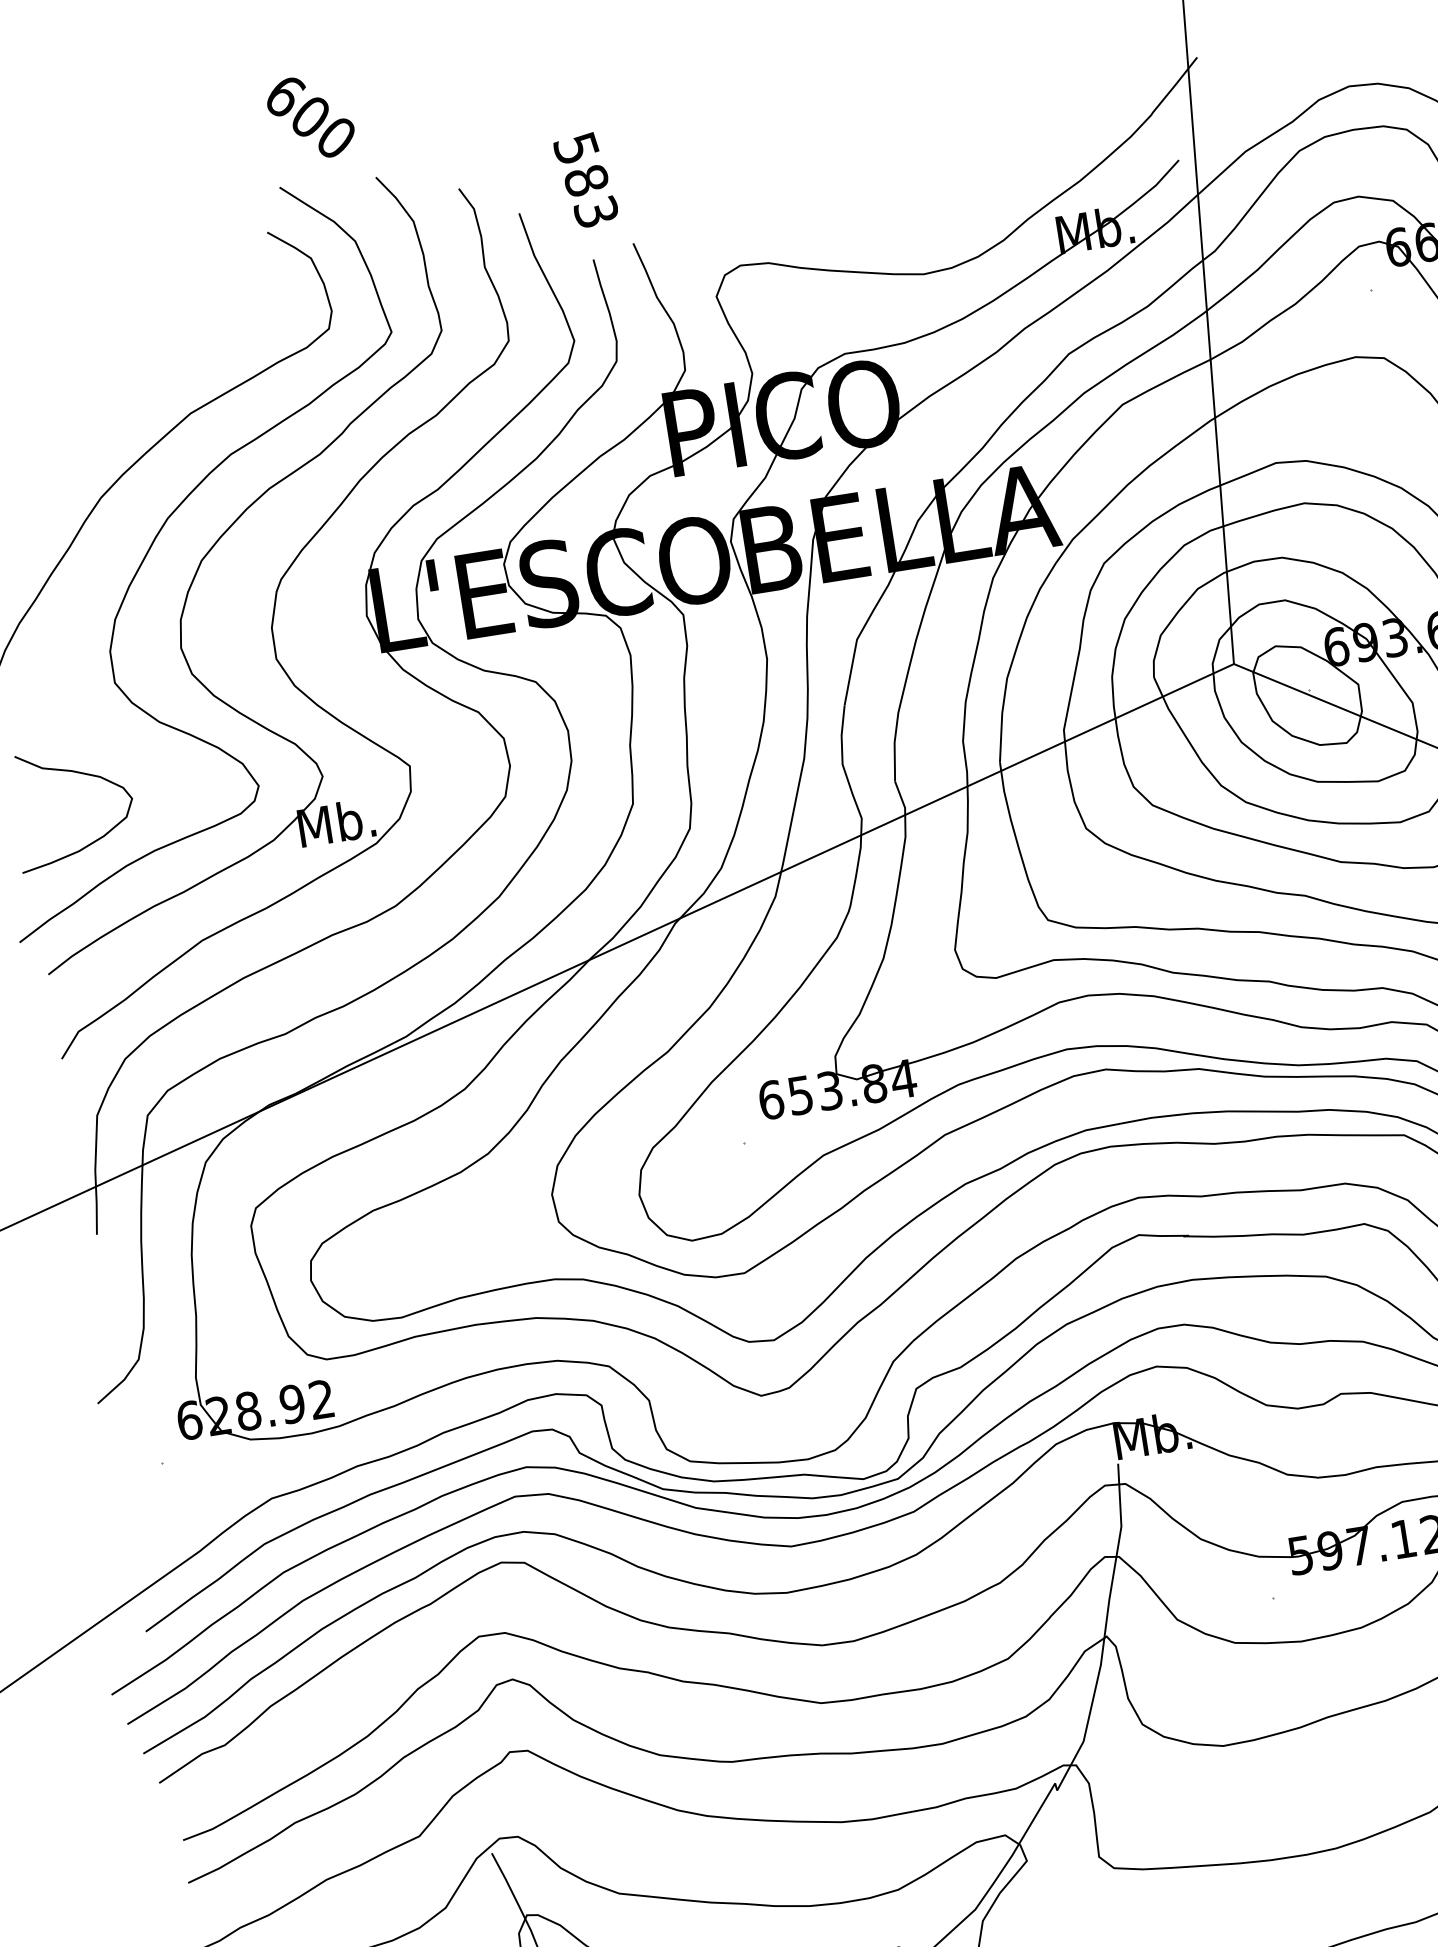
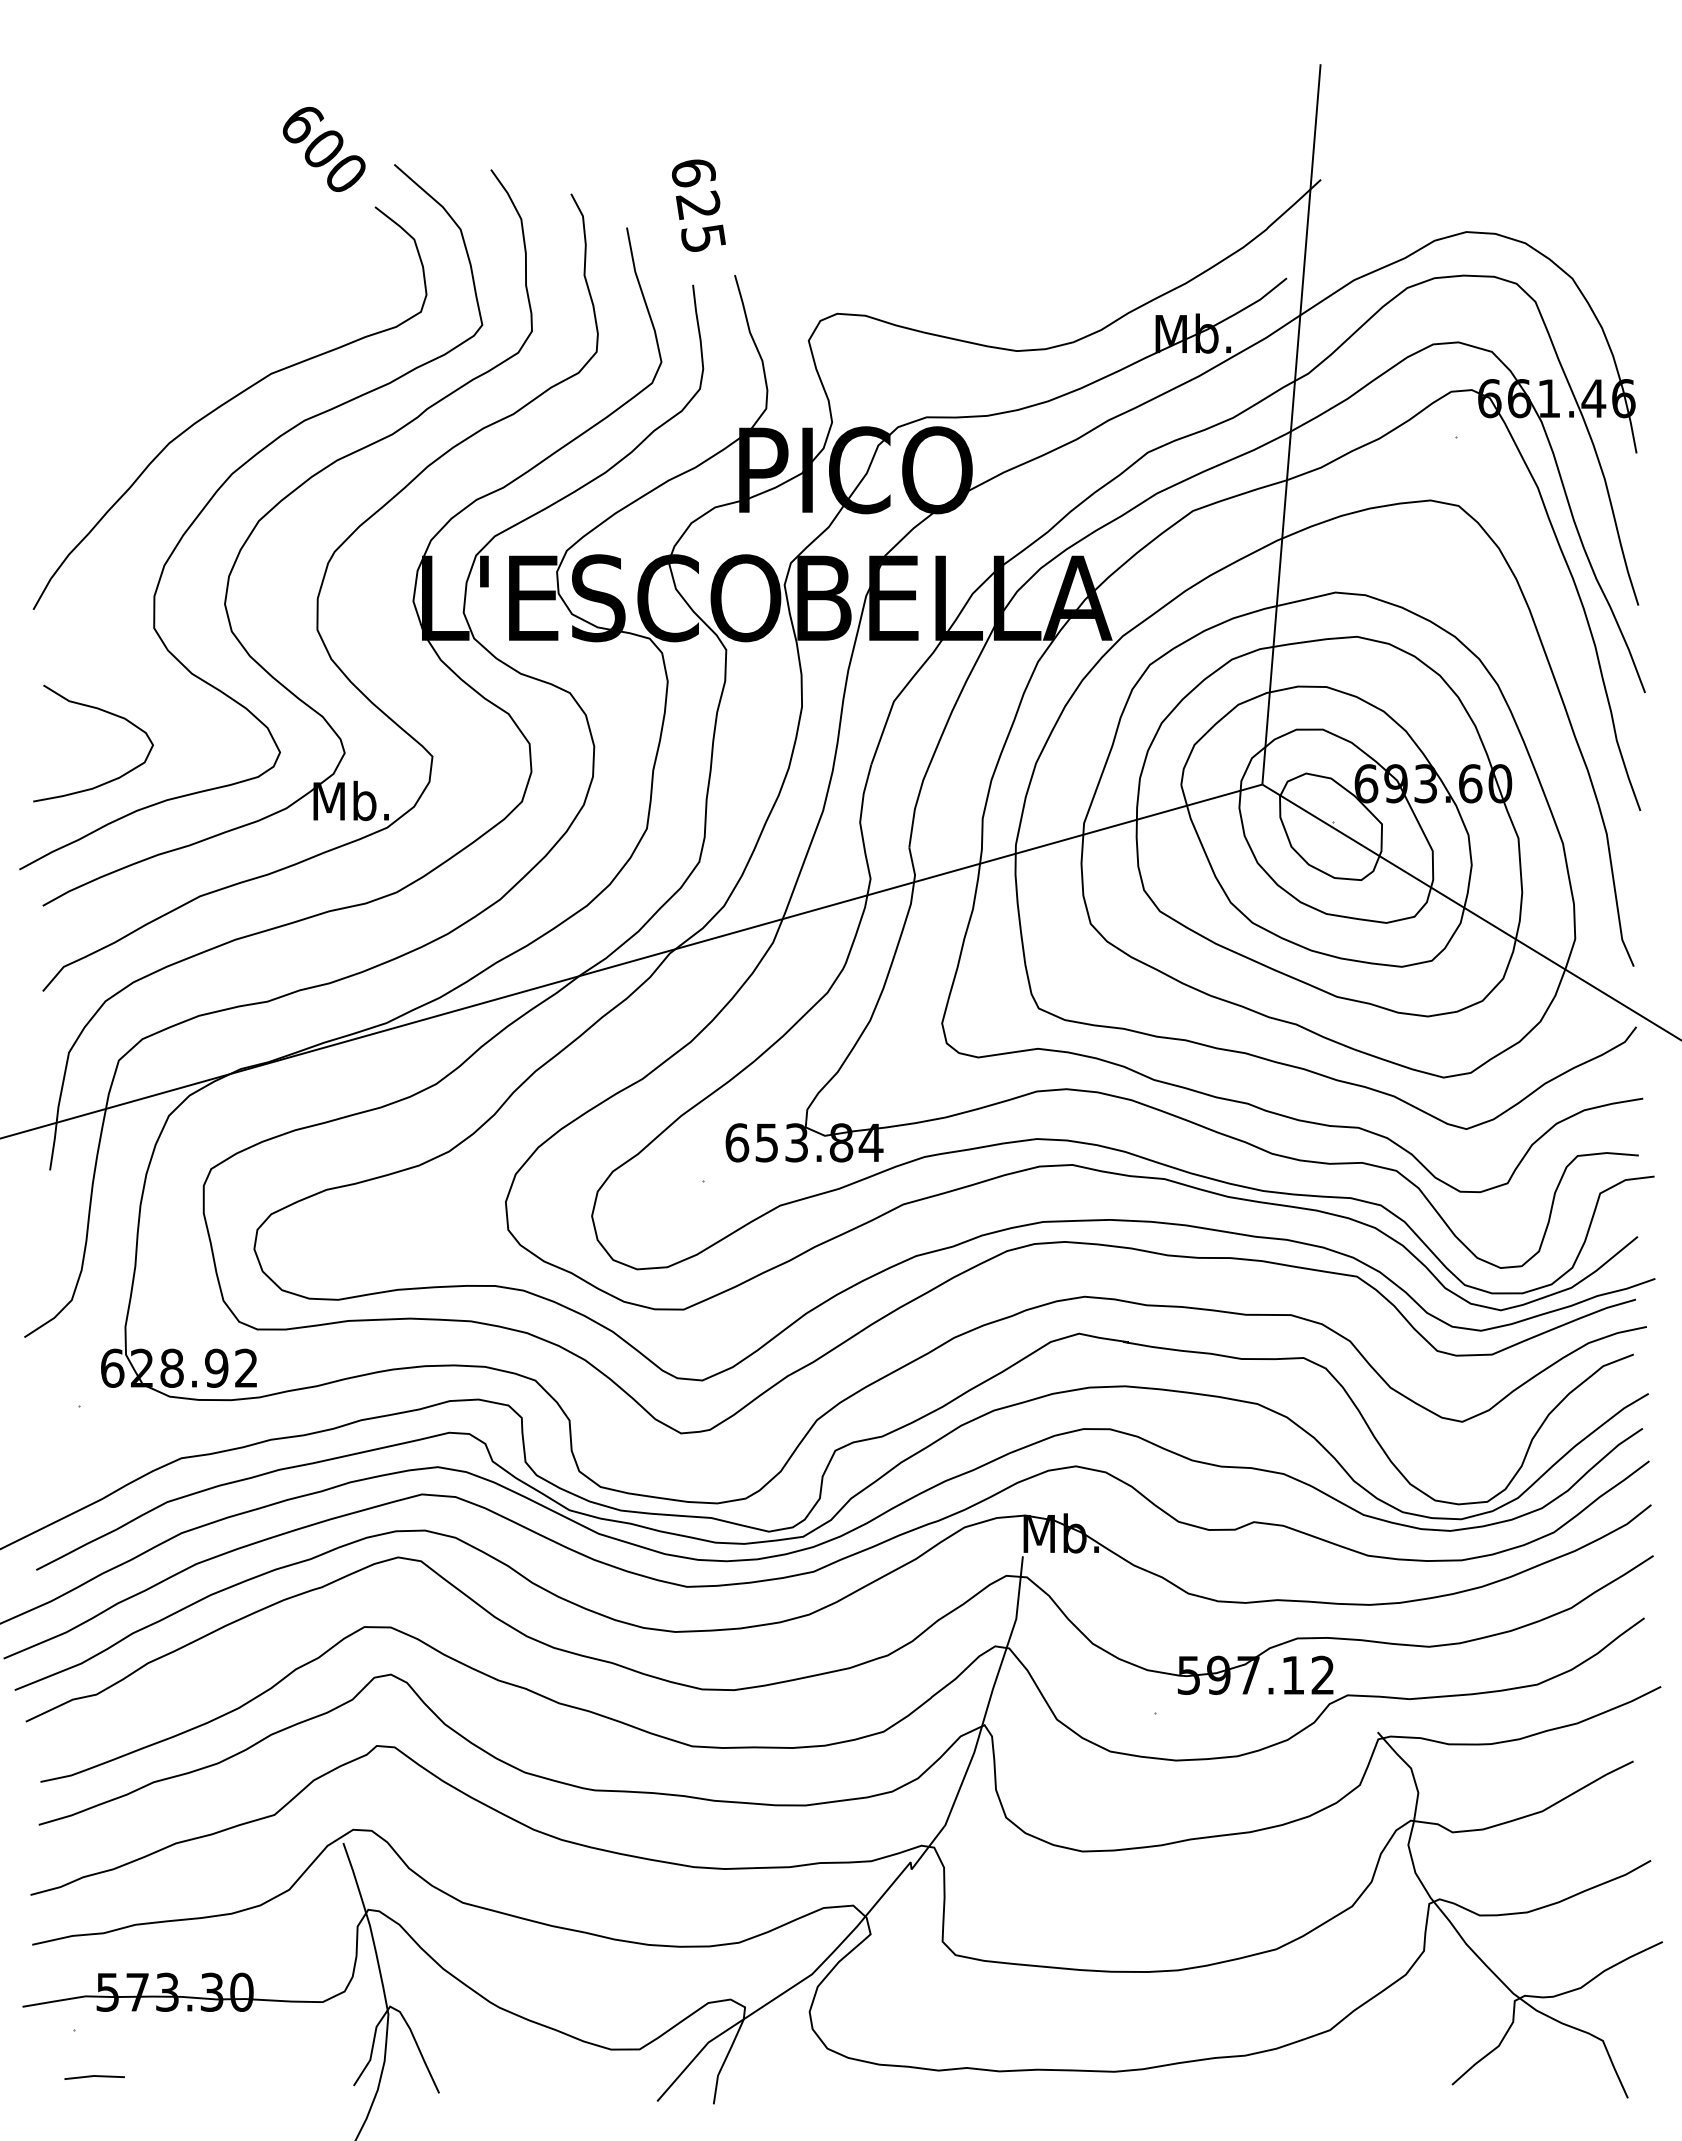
text: (311, 116) -> (324, 148), moved
text: (586, 180) -> (698, 205), 583 -> 625

